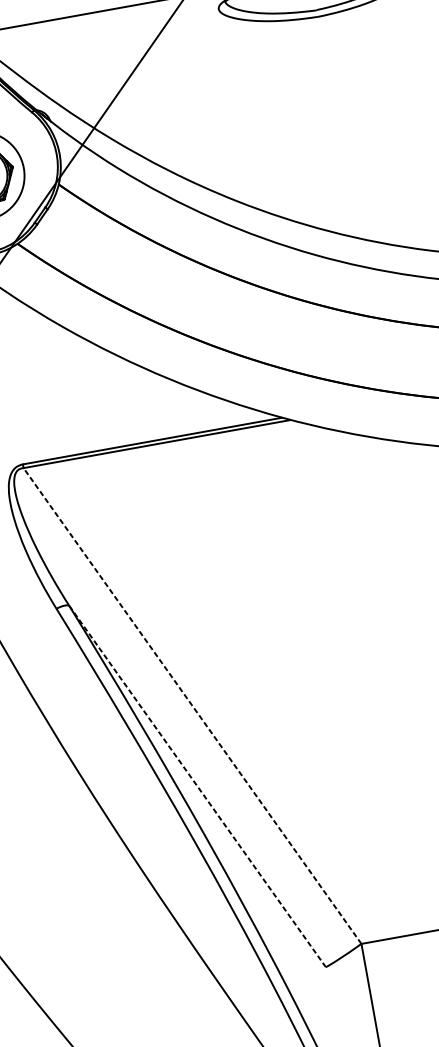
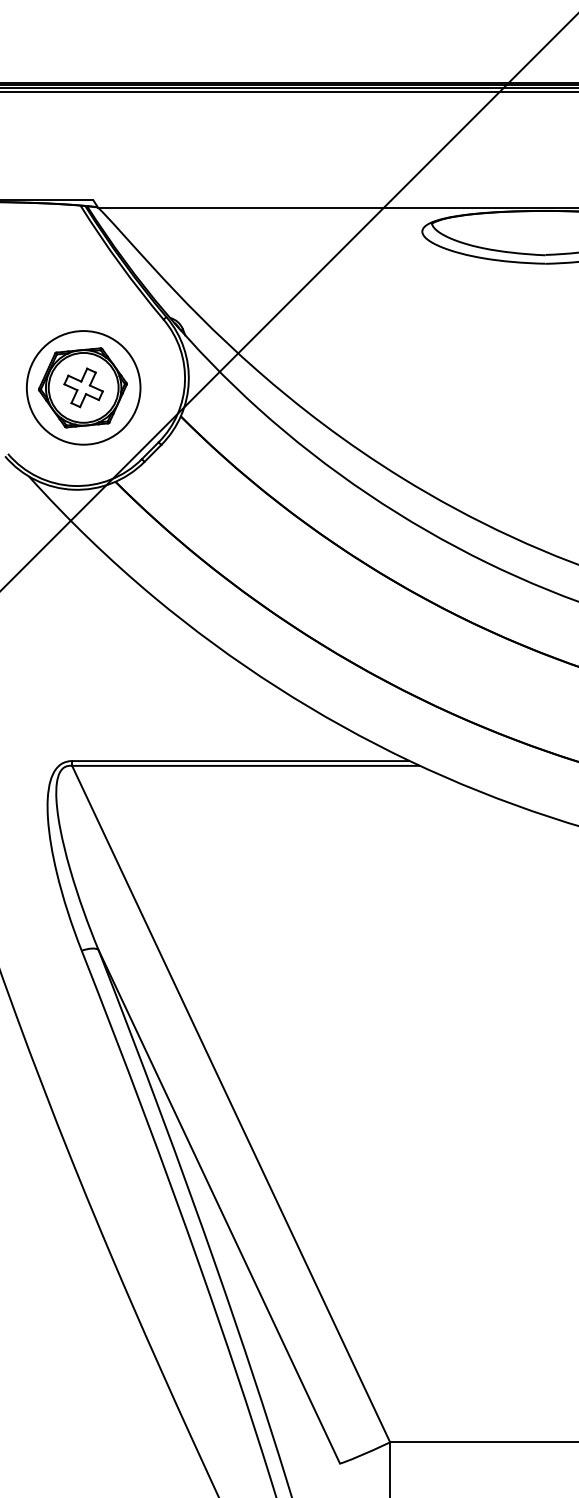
line: (192, 706) -> (231, 1104), dashed -> solid
line: (197, 786) -> (219, 1206), dashed -> solid

